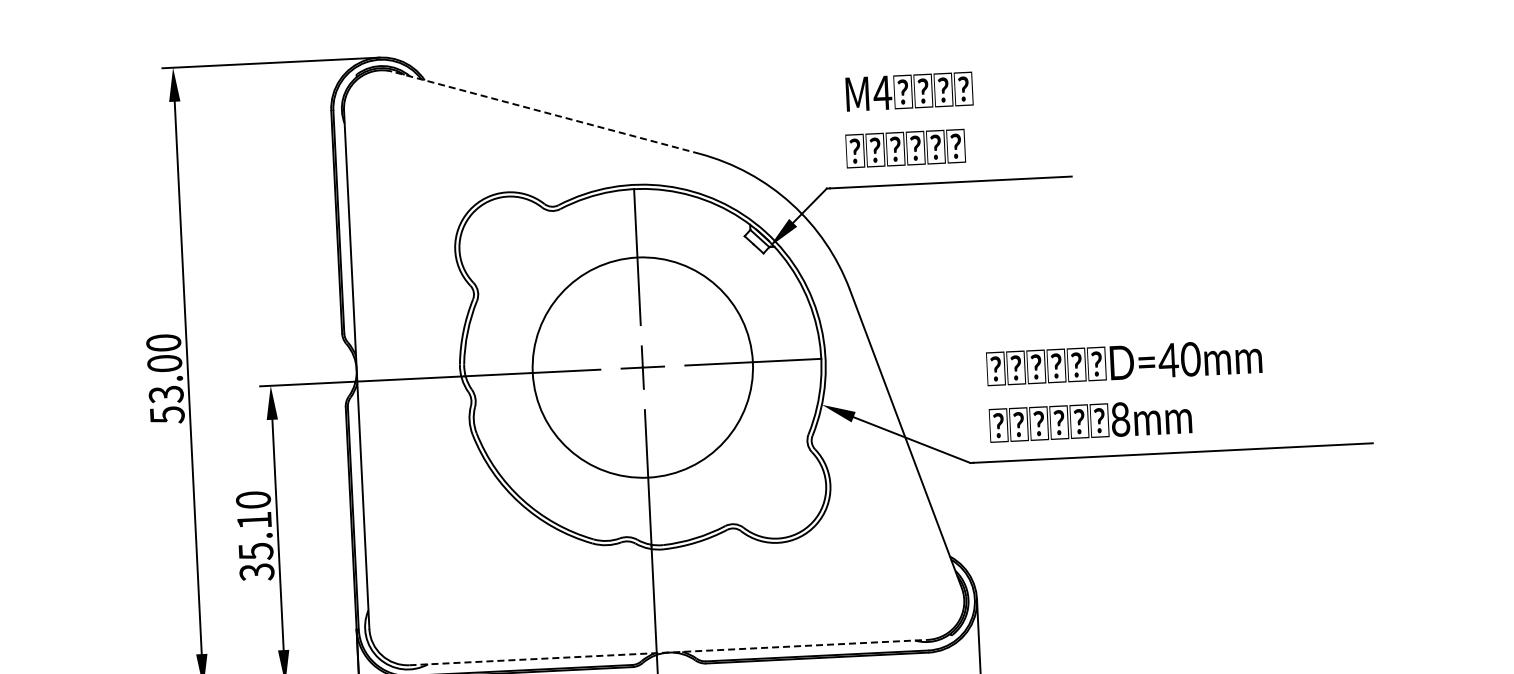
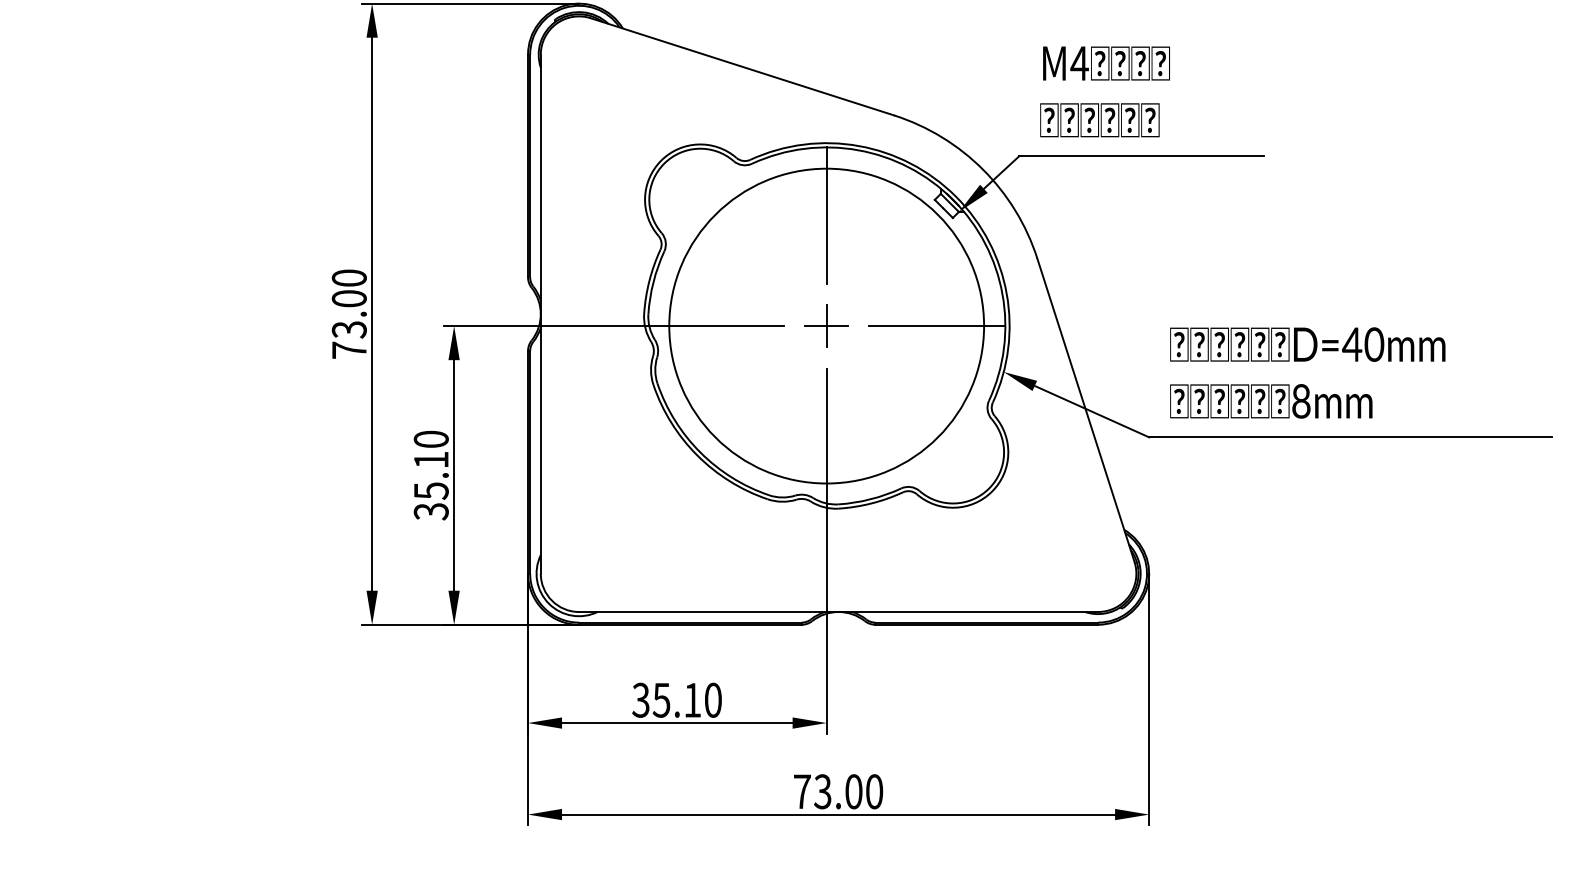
line: (546, 112) -> (742, 66), dashed -> solid
circle: (642, 367) -> (826, 325), size x1.43
text: (167, 415) -> (349, 350), 53.00 -> 73.00
line: (668, 652) -> (838, 611), dashed -> solid

